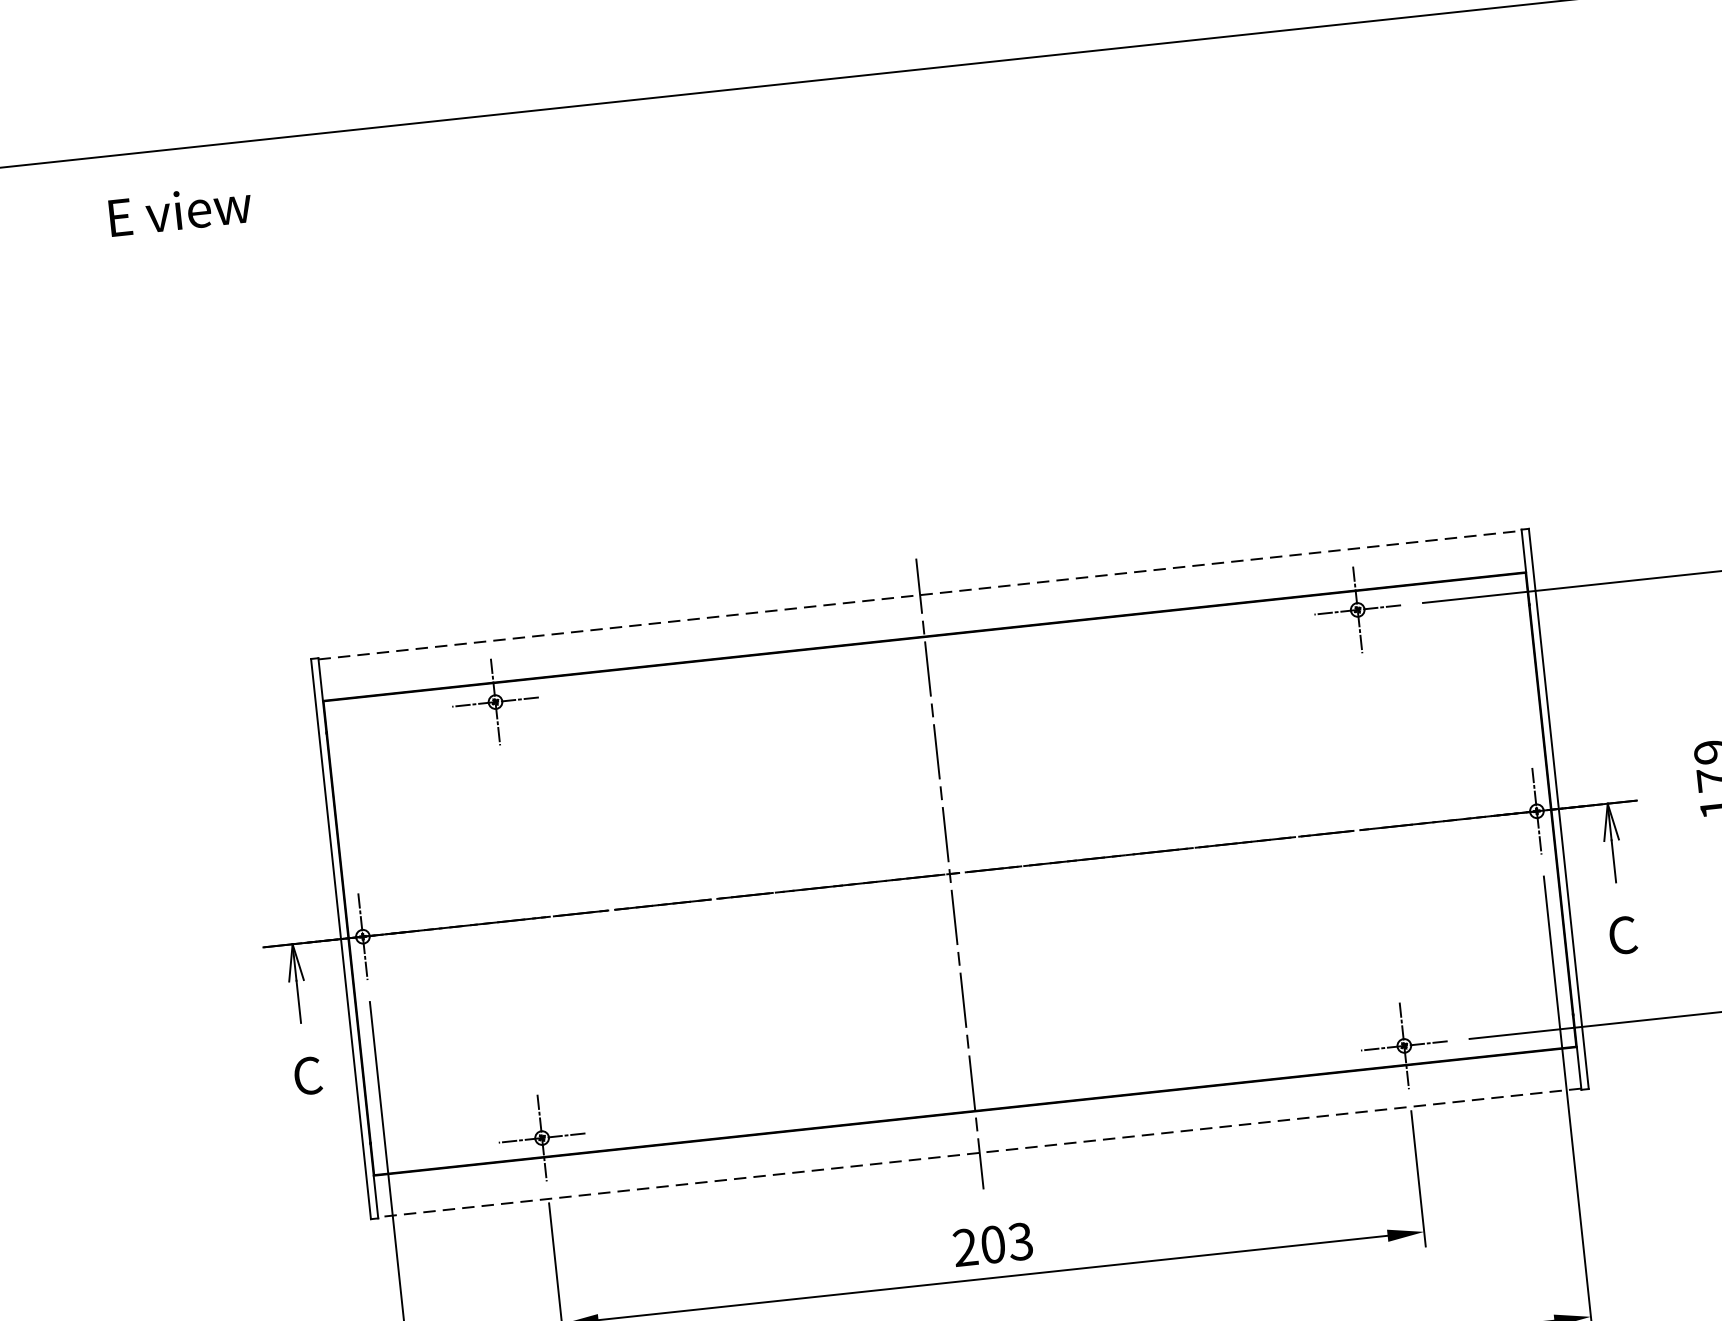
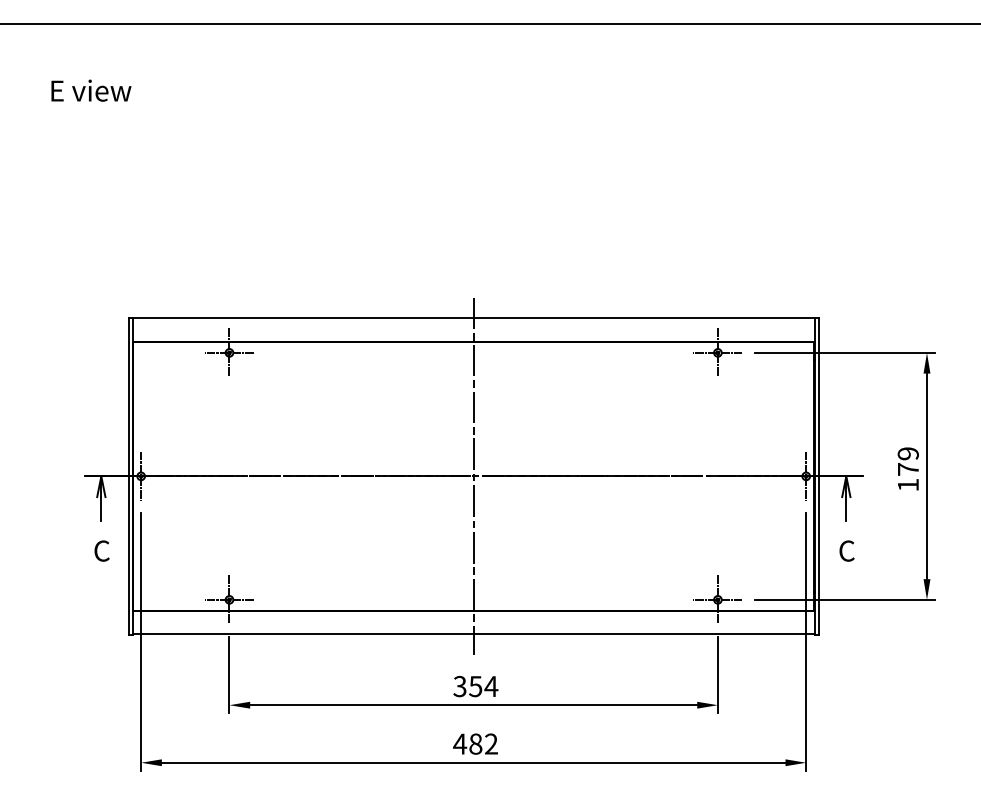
text: (180, 210) -> (91, 90), moved
line: (919, 595) -> (473, 318), dashed -> solid
line: (979, 1153) -> (473, 634), dashed -> solid
text: (992, 1244) -> (475, 686), 203 -> 354

